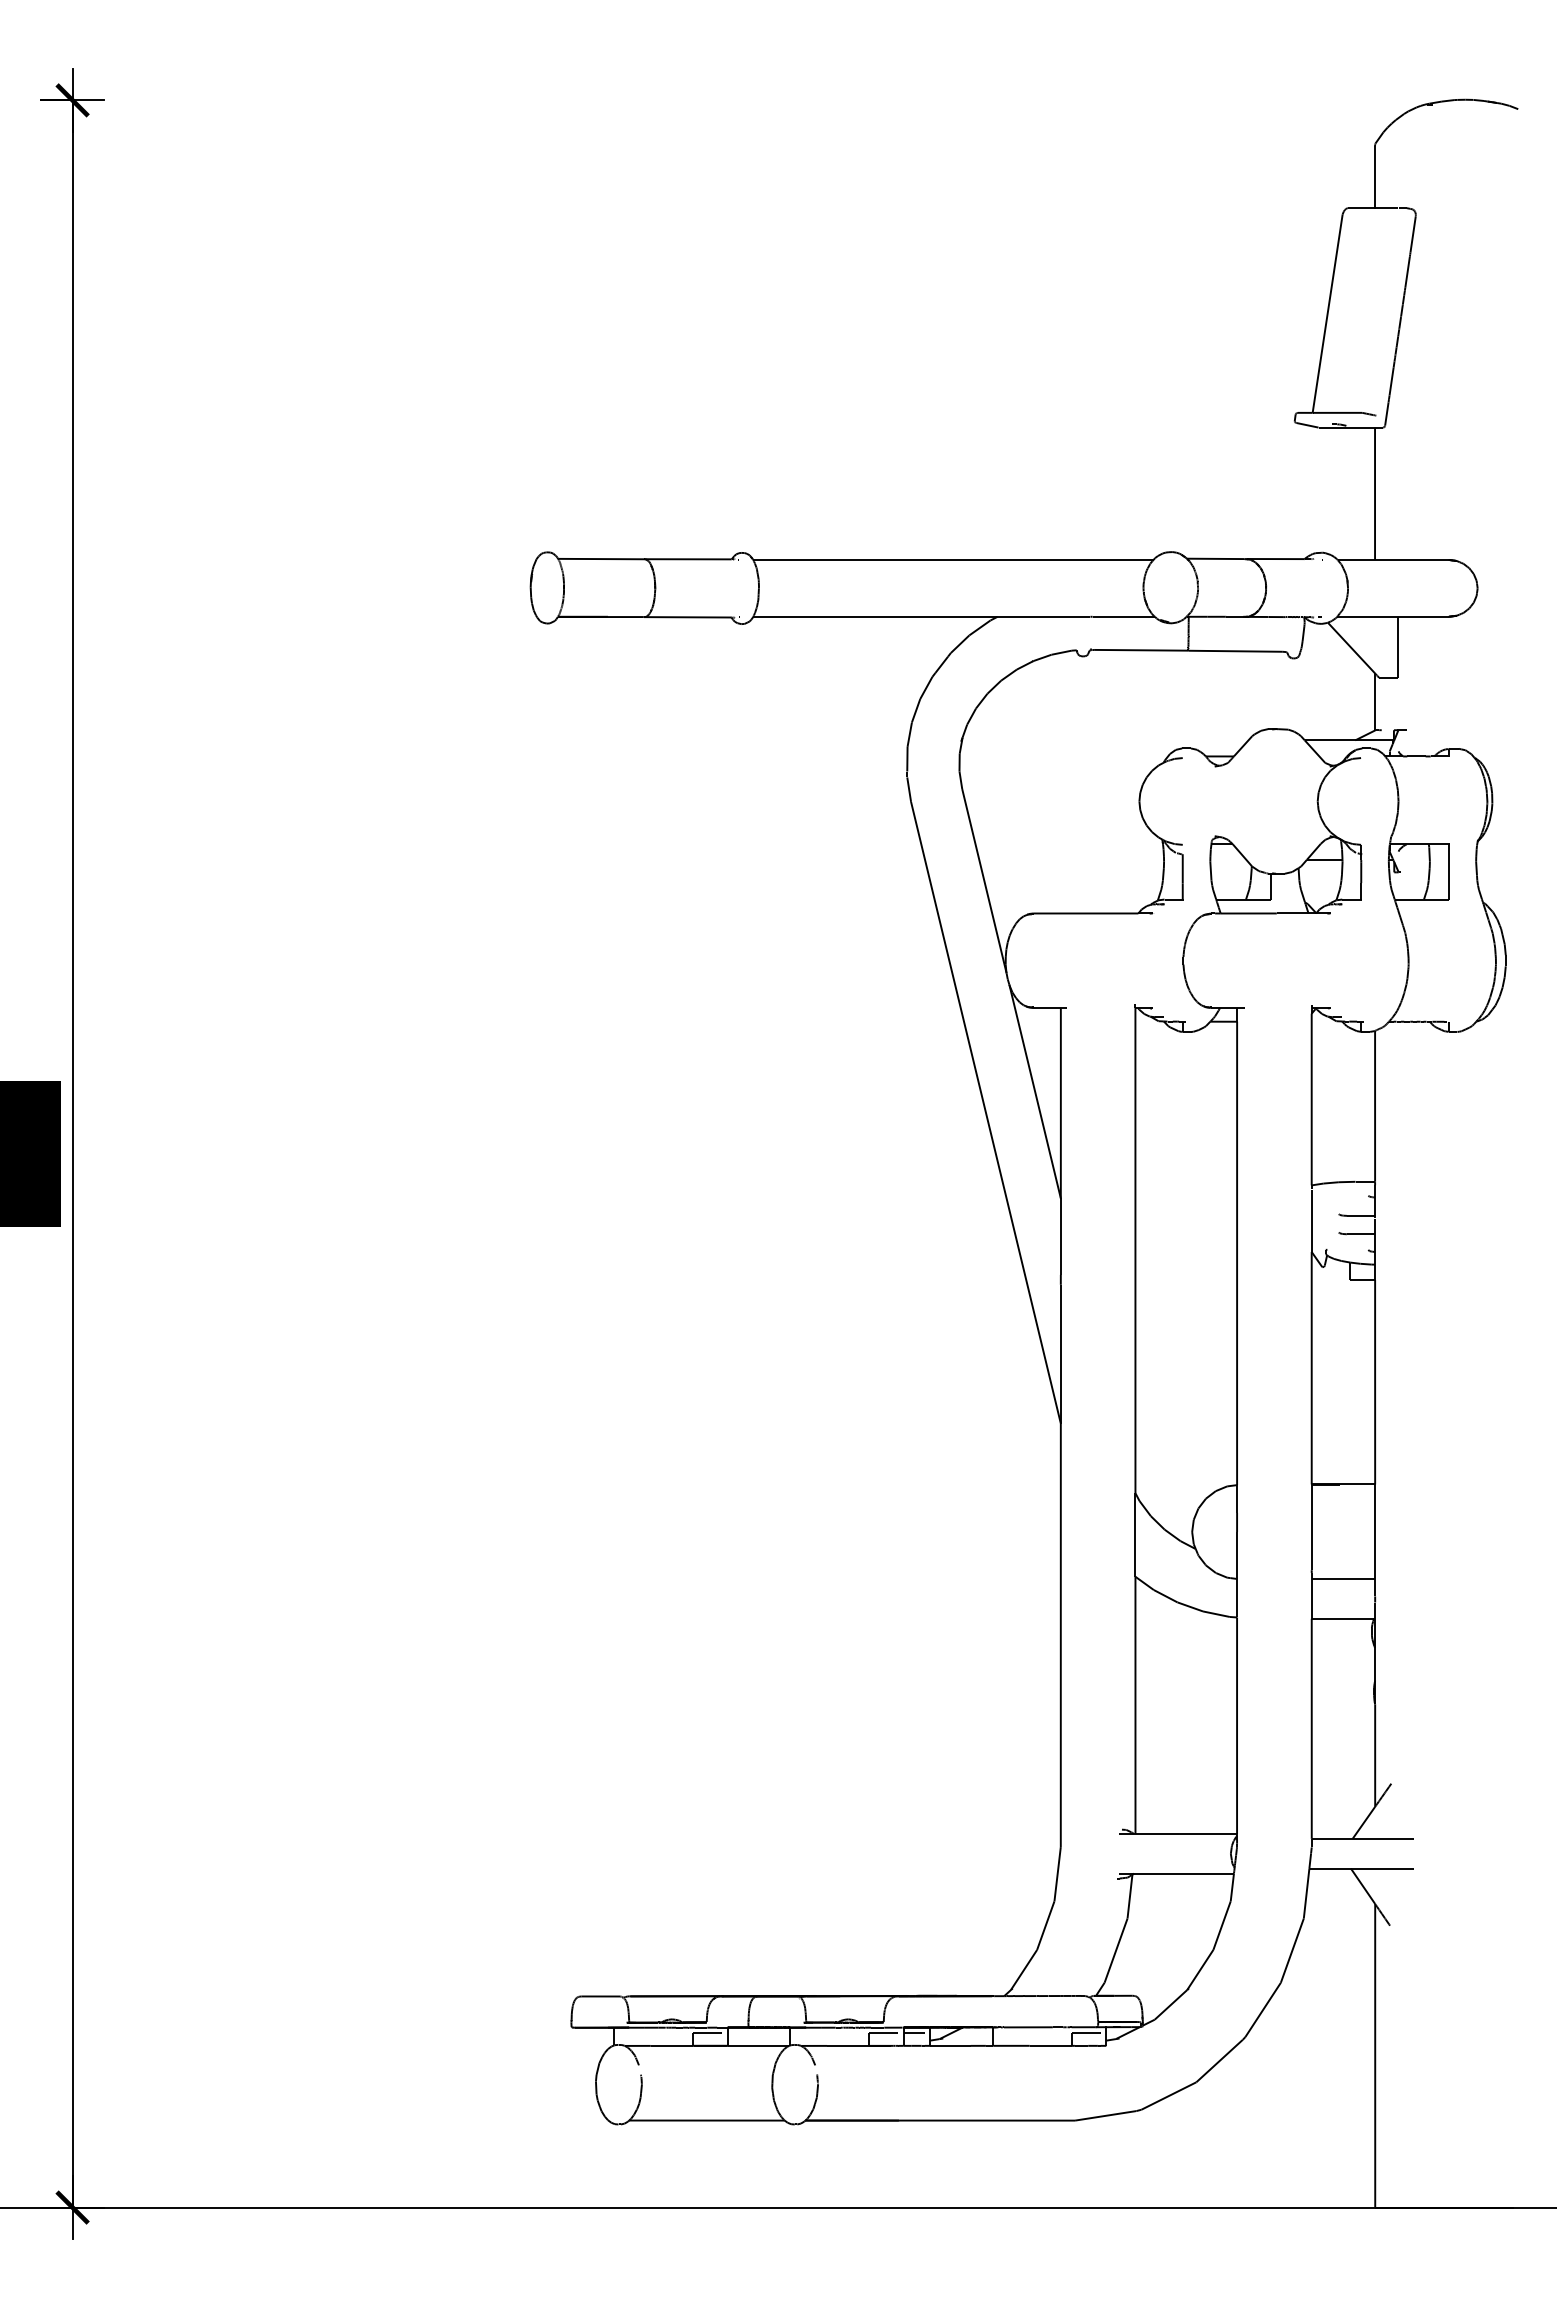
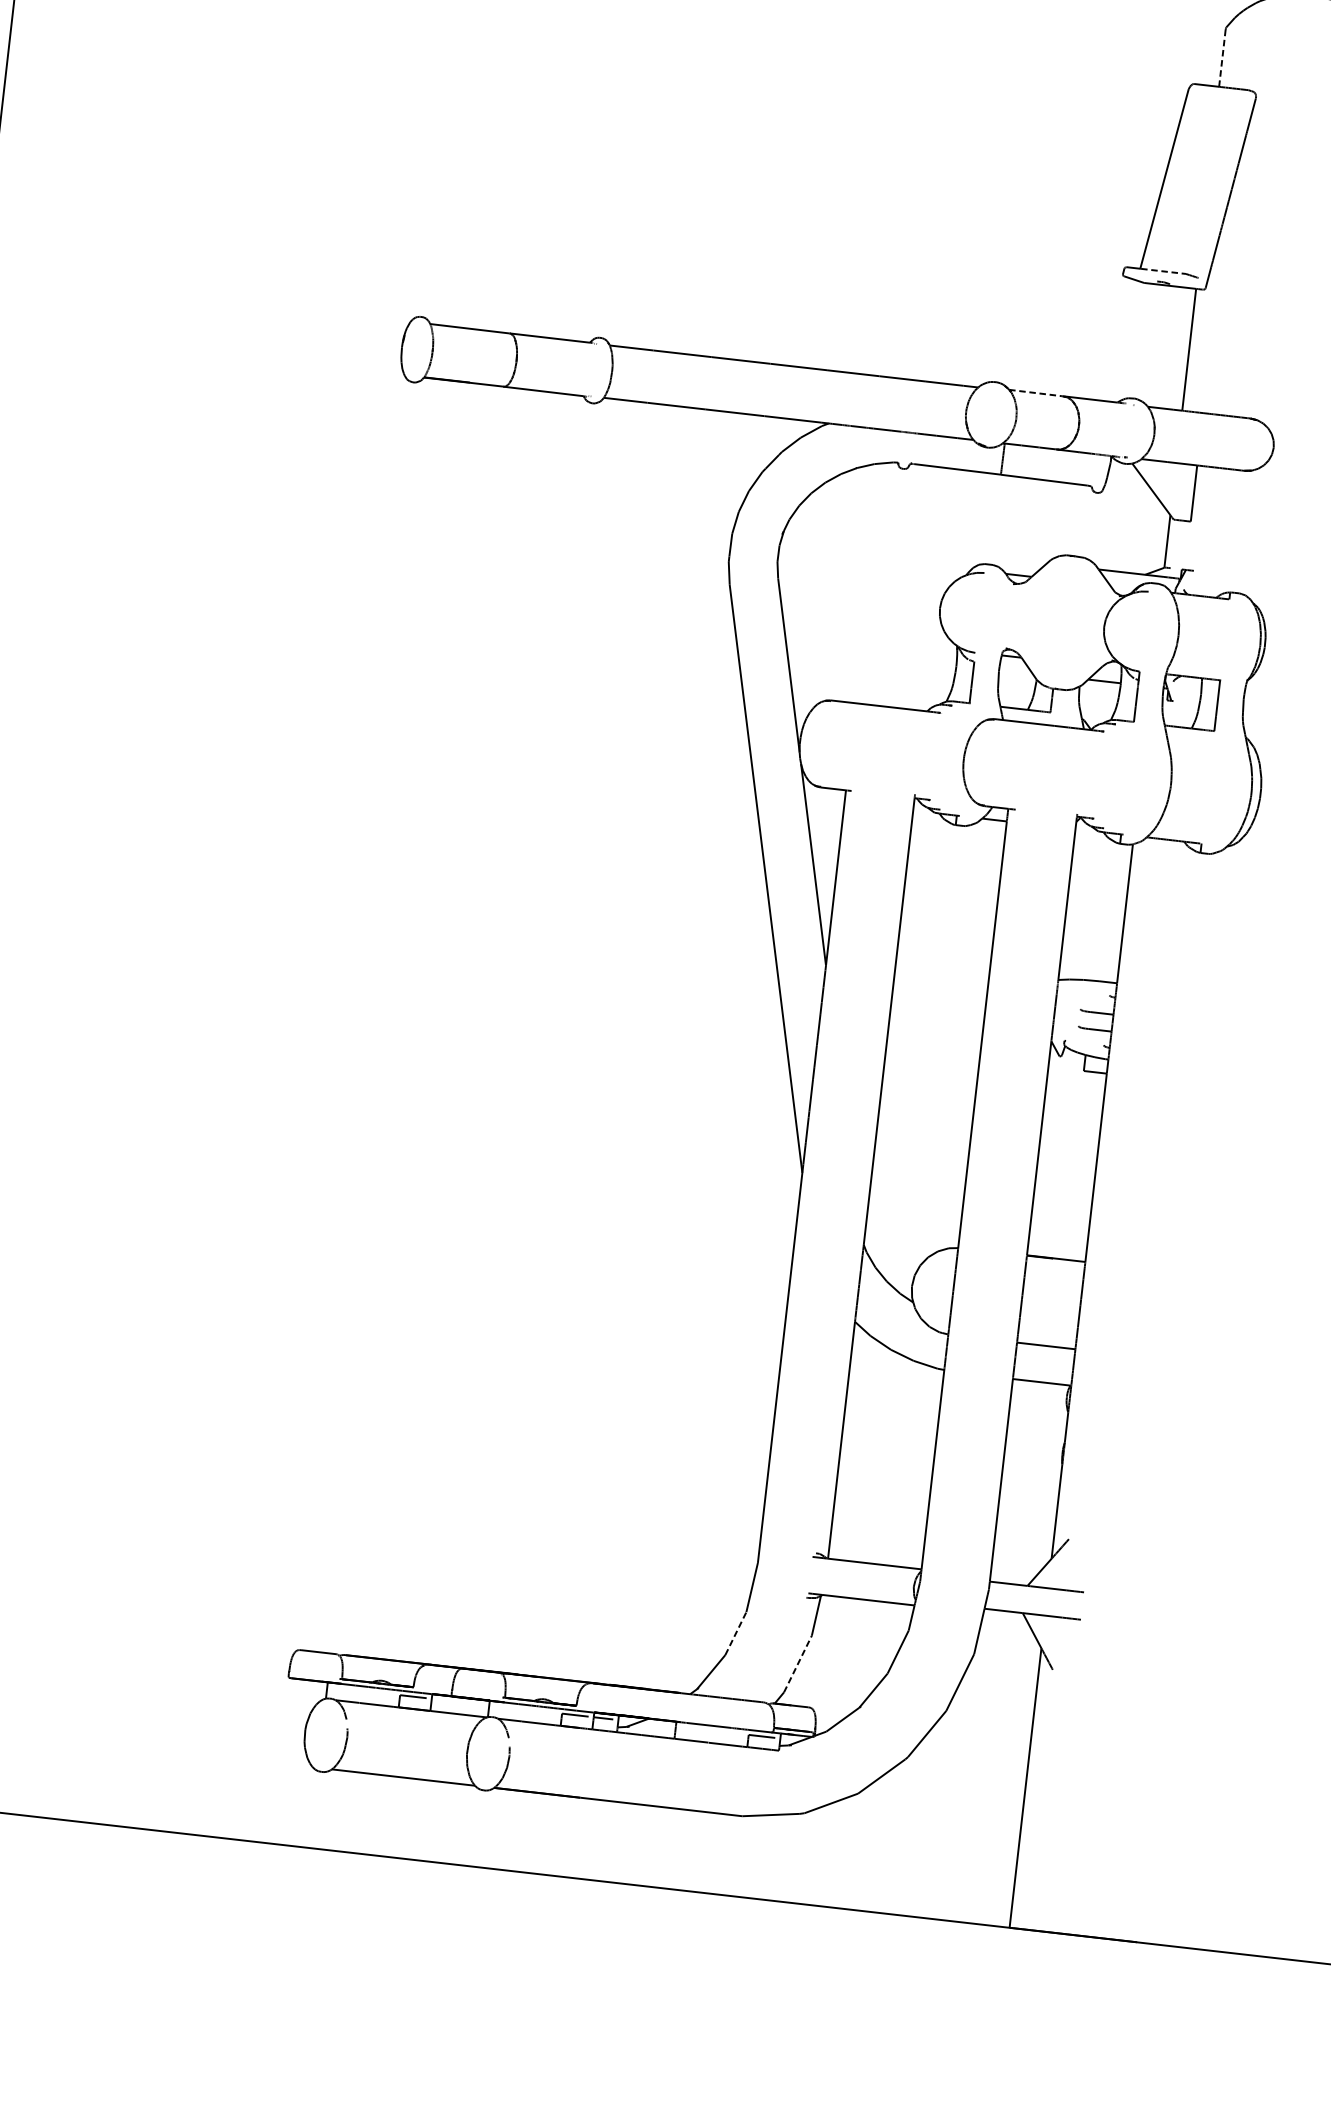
line: (1374, 177) -> (1221, 58), solid -> dashed
line: (1338, 412) -> (1164, 271), solid -> dashed
line: (1215, 558) -> (1035, 392), solid -> dashed
line: (1045, 1925) -> (735, 1633), solid -> dashed
line: (1116, 1950) -> (798, 1663), solid -> dashed

